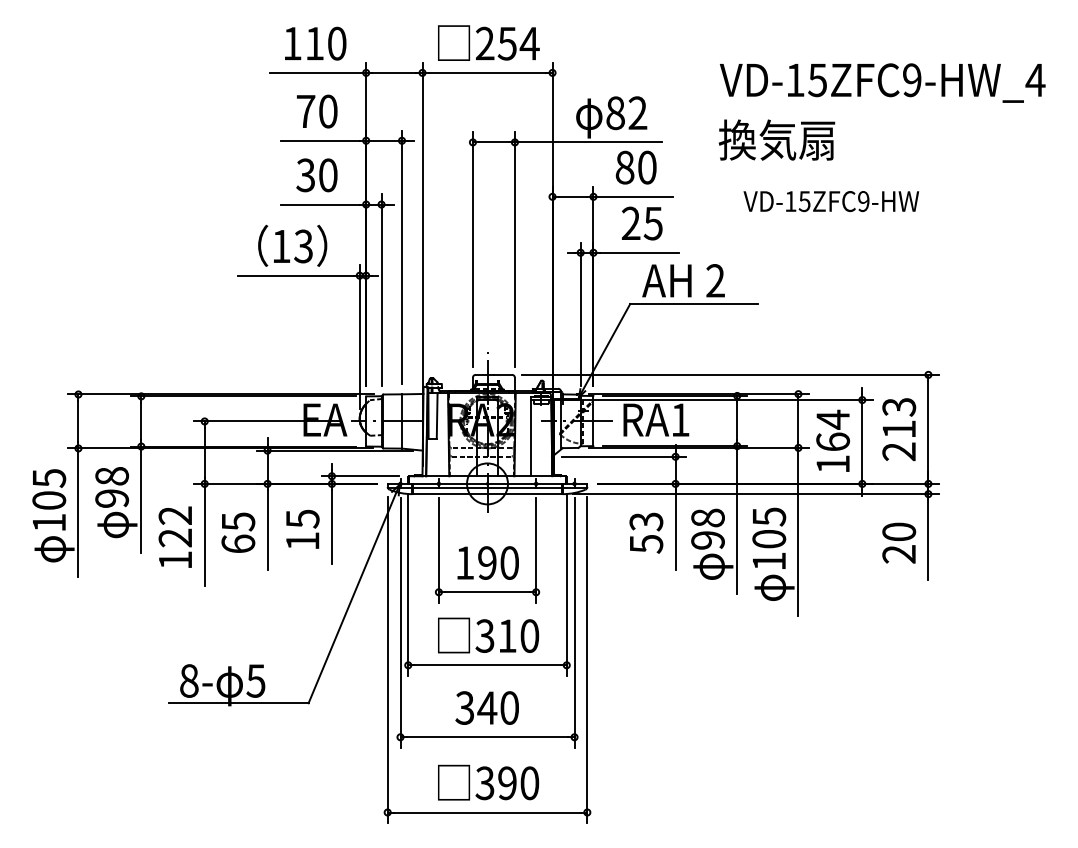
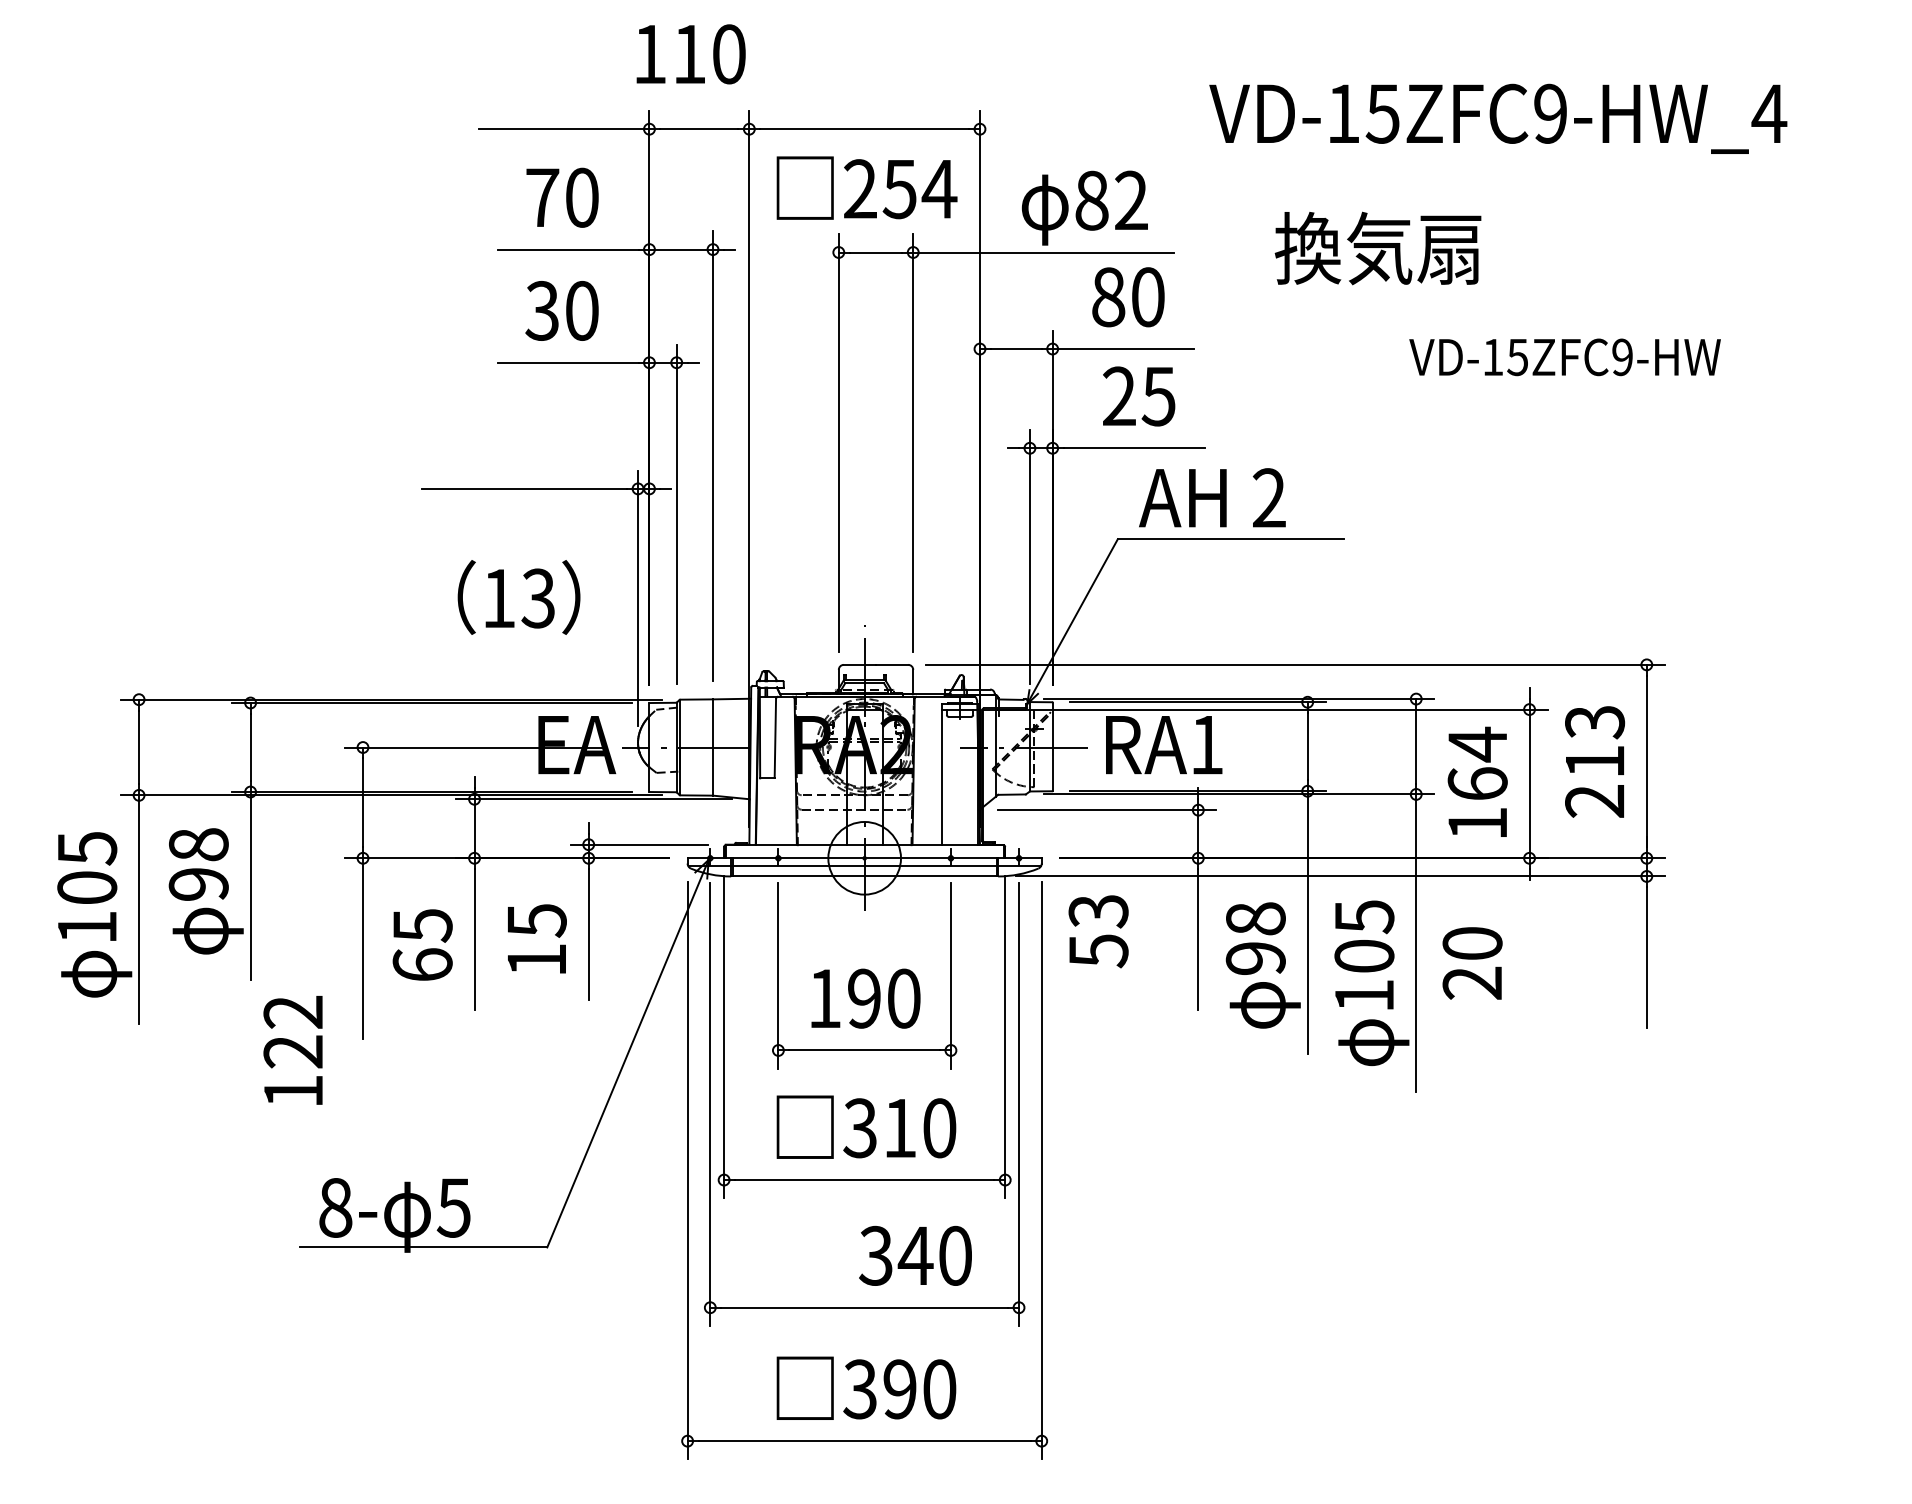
text: (488, 42) -> (866, 187), moved
text: (315, 43) -> (690, 53), moved
text: (882, 82) -> (1497, 117), moved
text: (831, 201) -> (1565, 357), moved
text: (292, 245) -> (518, 596), moved
text: (646, 532) -> (1098, 930), moved
text: (174, 536) -> (291, 1049), moved
text: (899, 542) -> (1473, 962), moved
text: (486, 707) -> (914, 1254), moved

